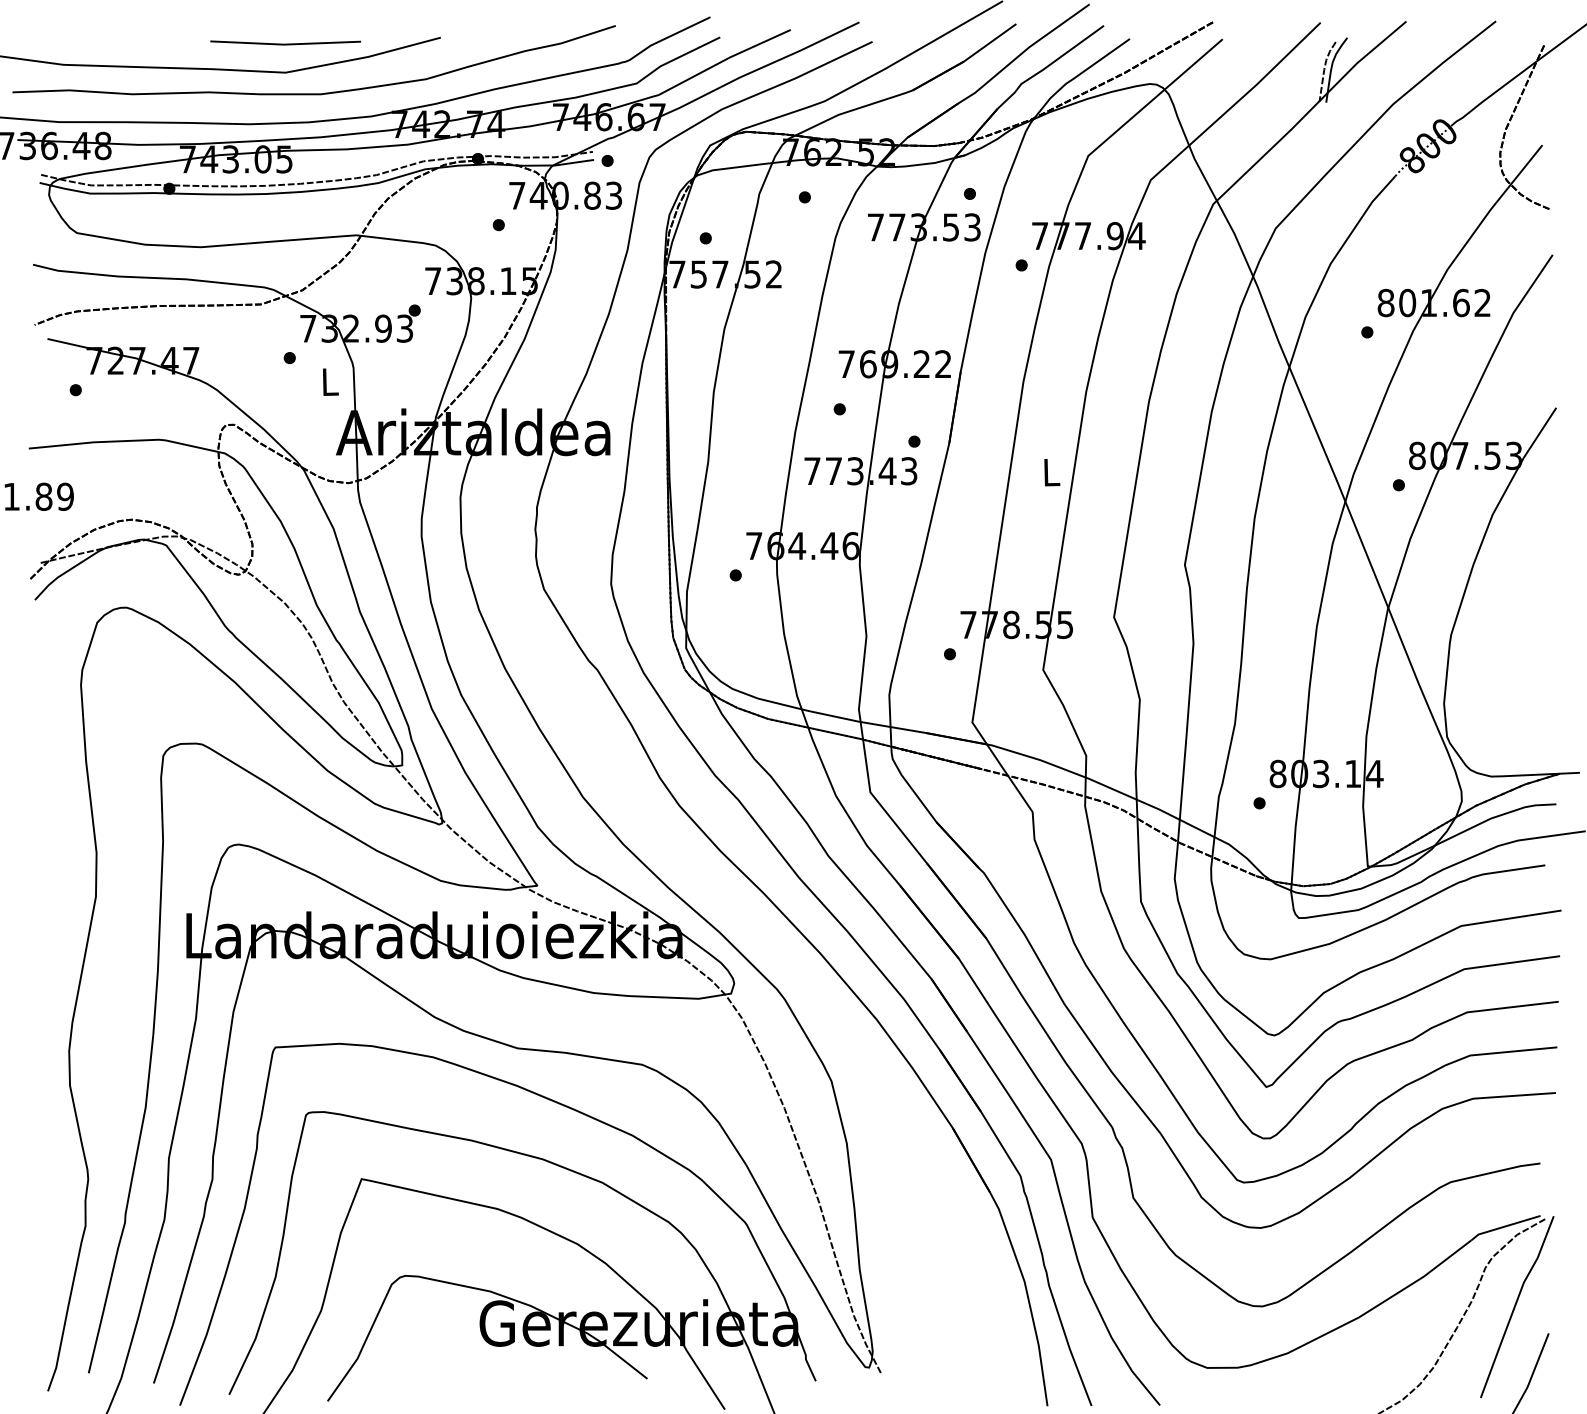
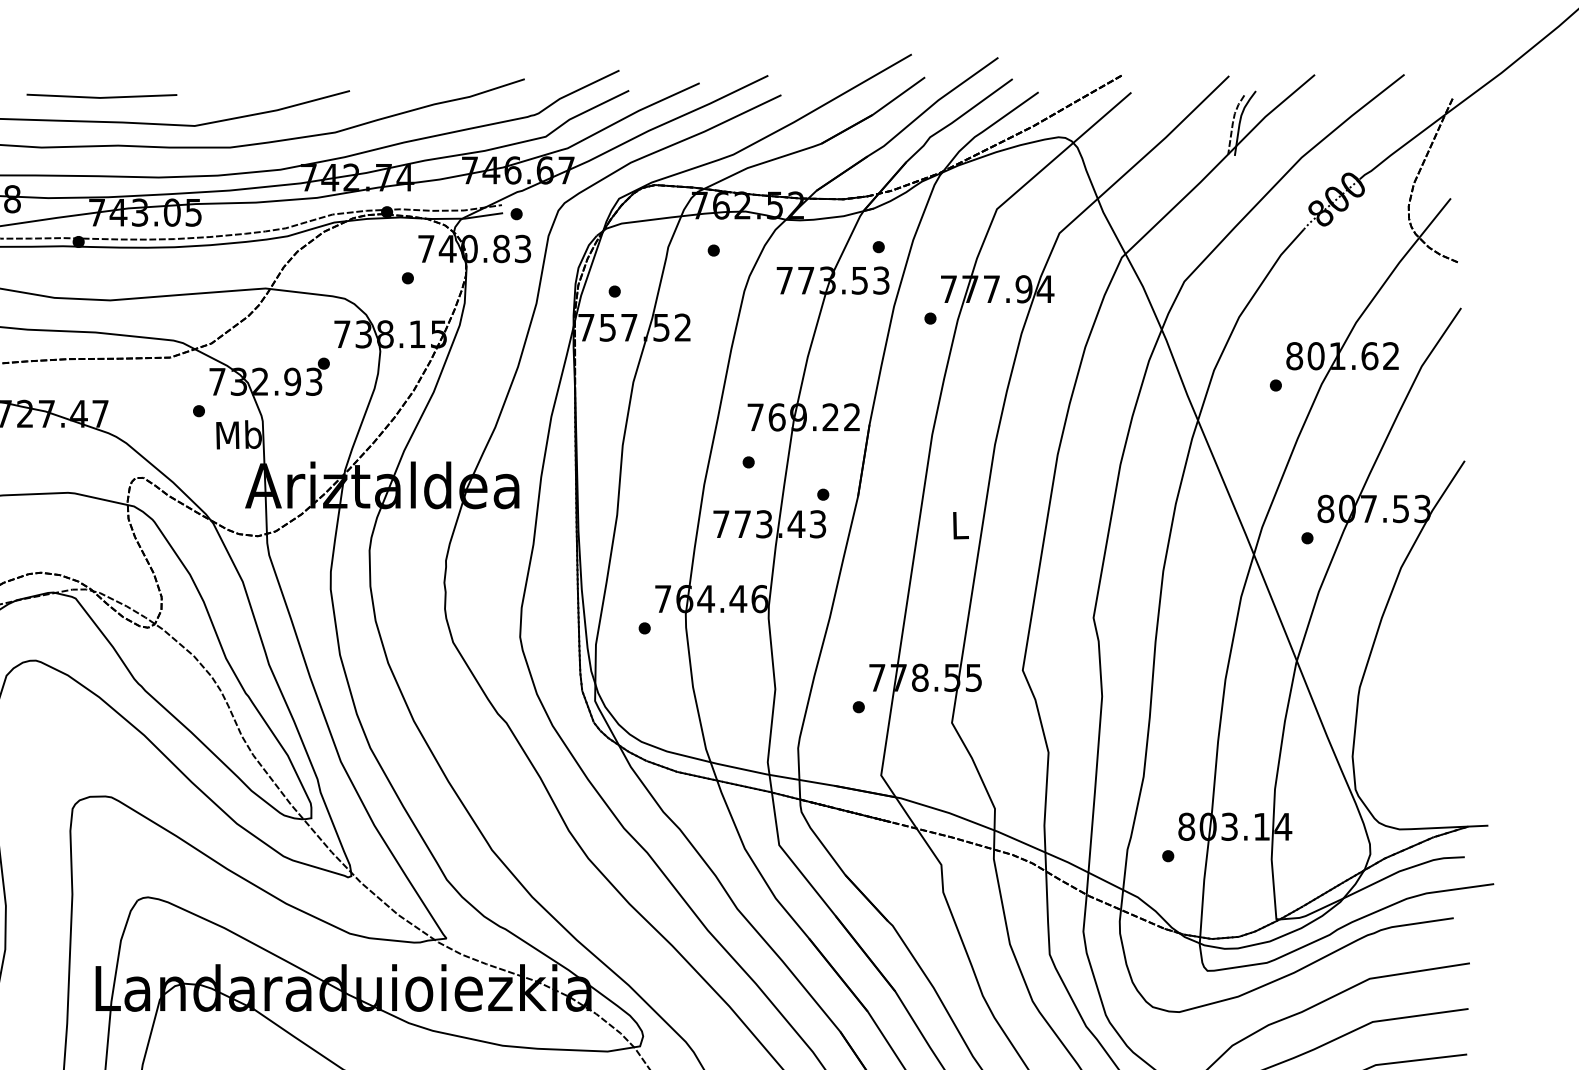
line: (285, 43) -> (101, 96), moved
text: (329, 381) -> (238, 434), L -> Mb

